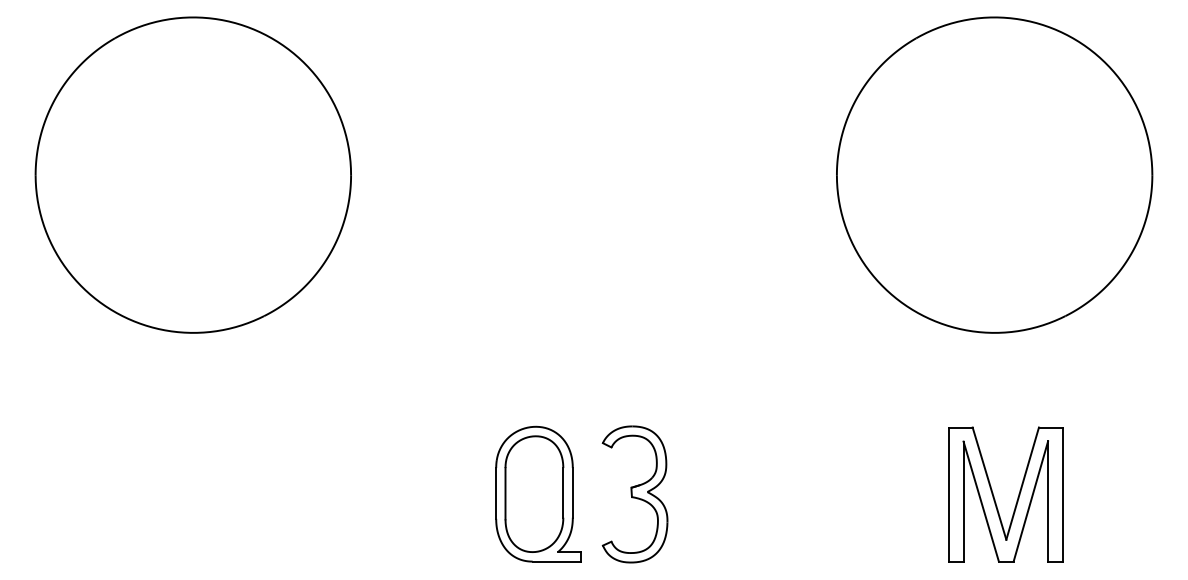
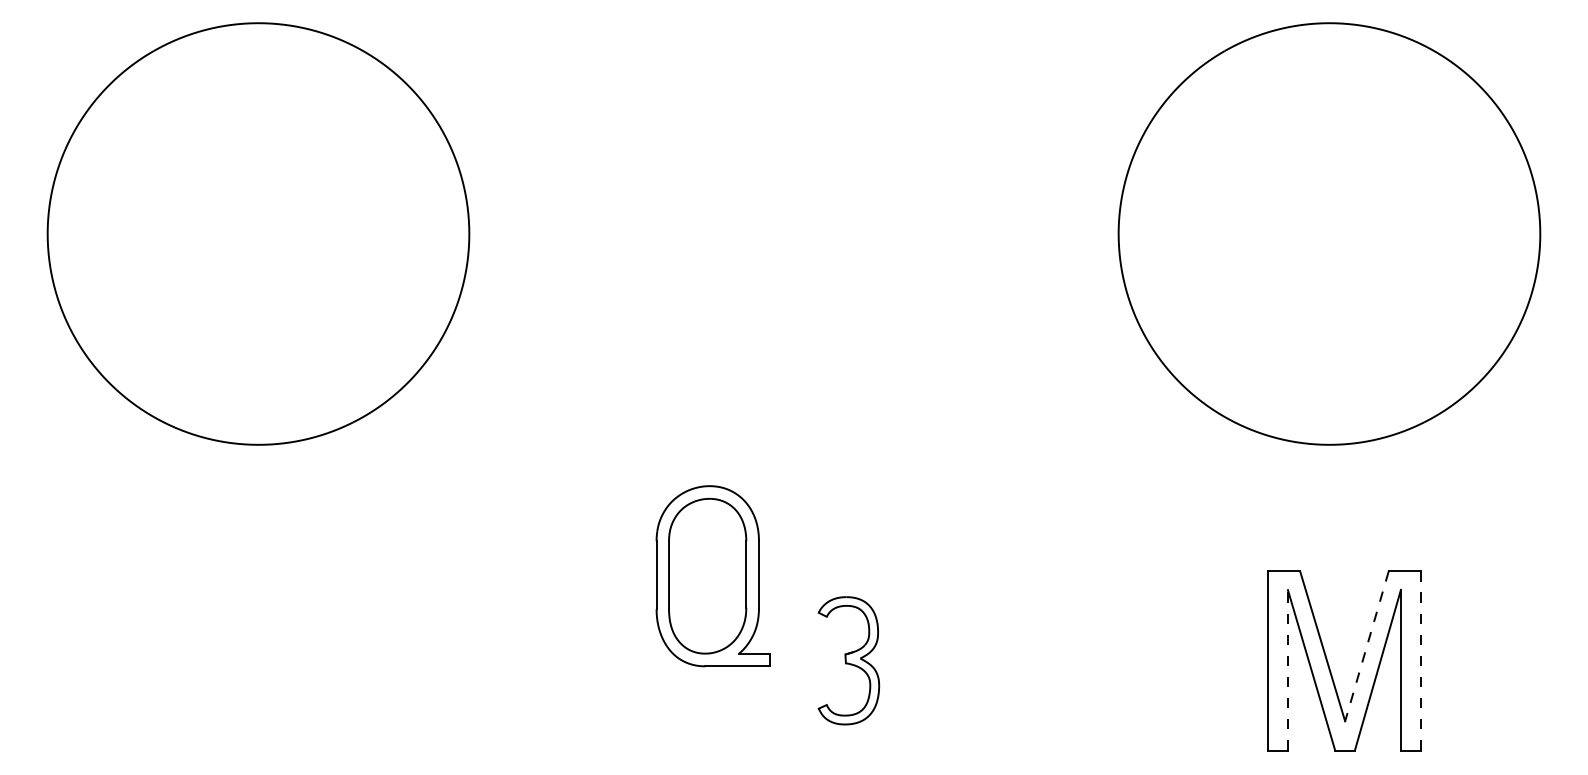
line: (1022, 484) -> (1366, 647), solid -> dashed
part: (538, 493) -> (713, 575), moved
part: (634, 494) -> (848, 660), size x0.7
line: (1062, 494) -> (1420, 660), solid -> dashed
line: (963, 501) -> (1287, 670), solid -> dashed

